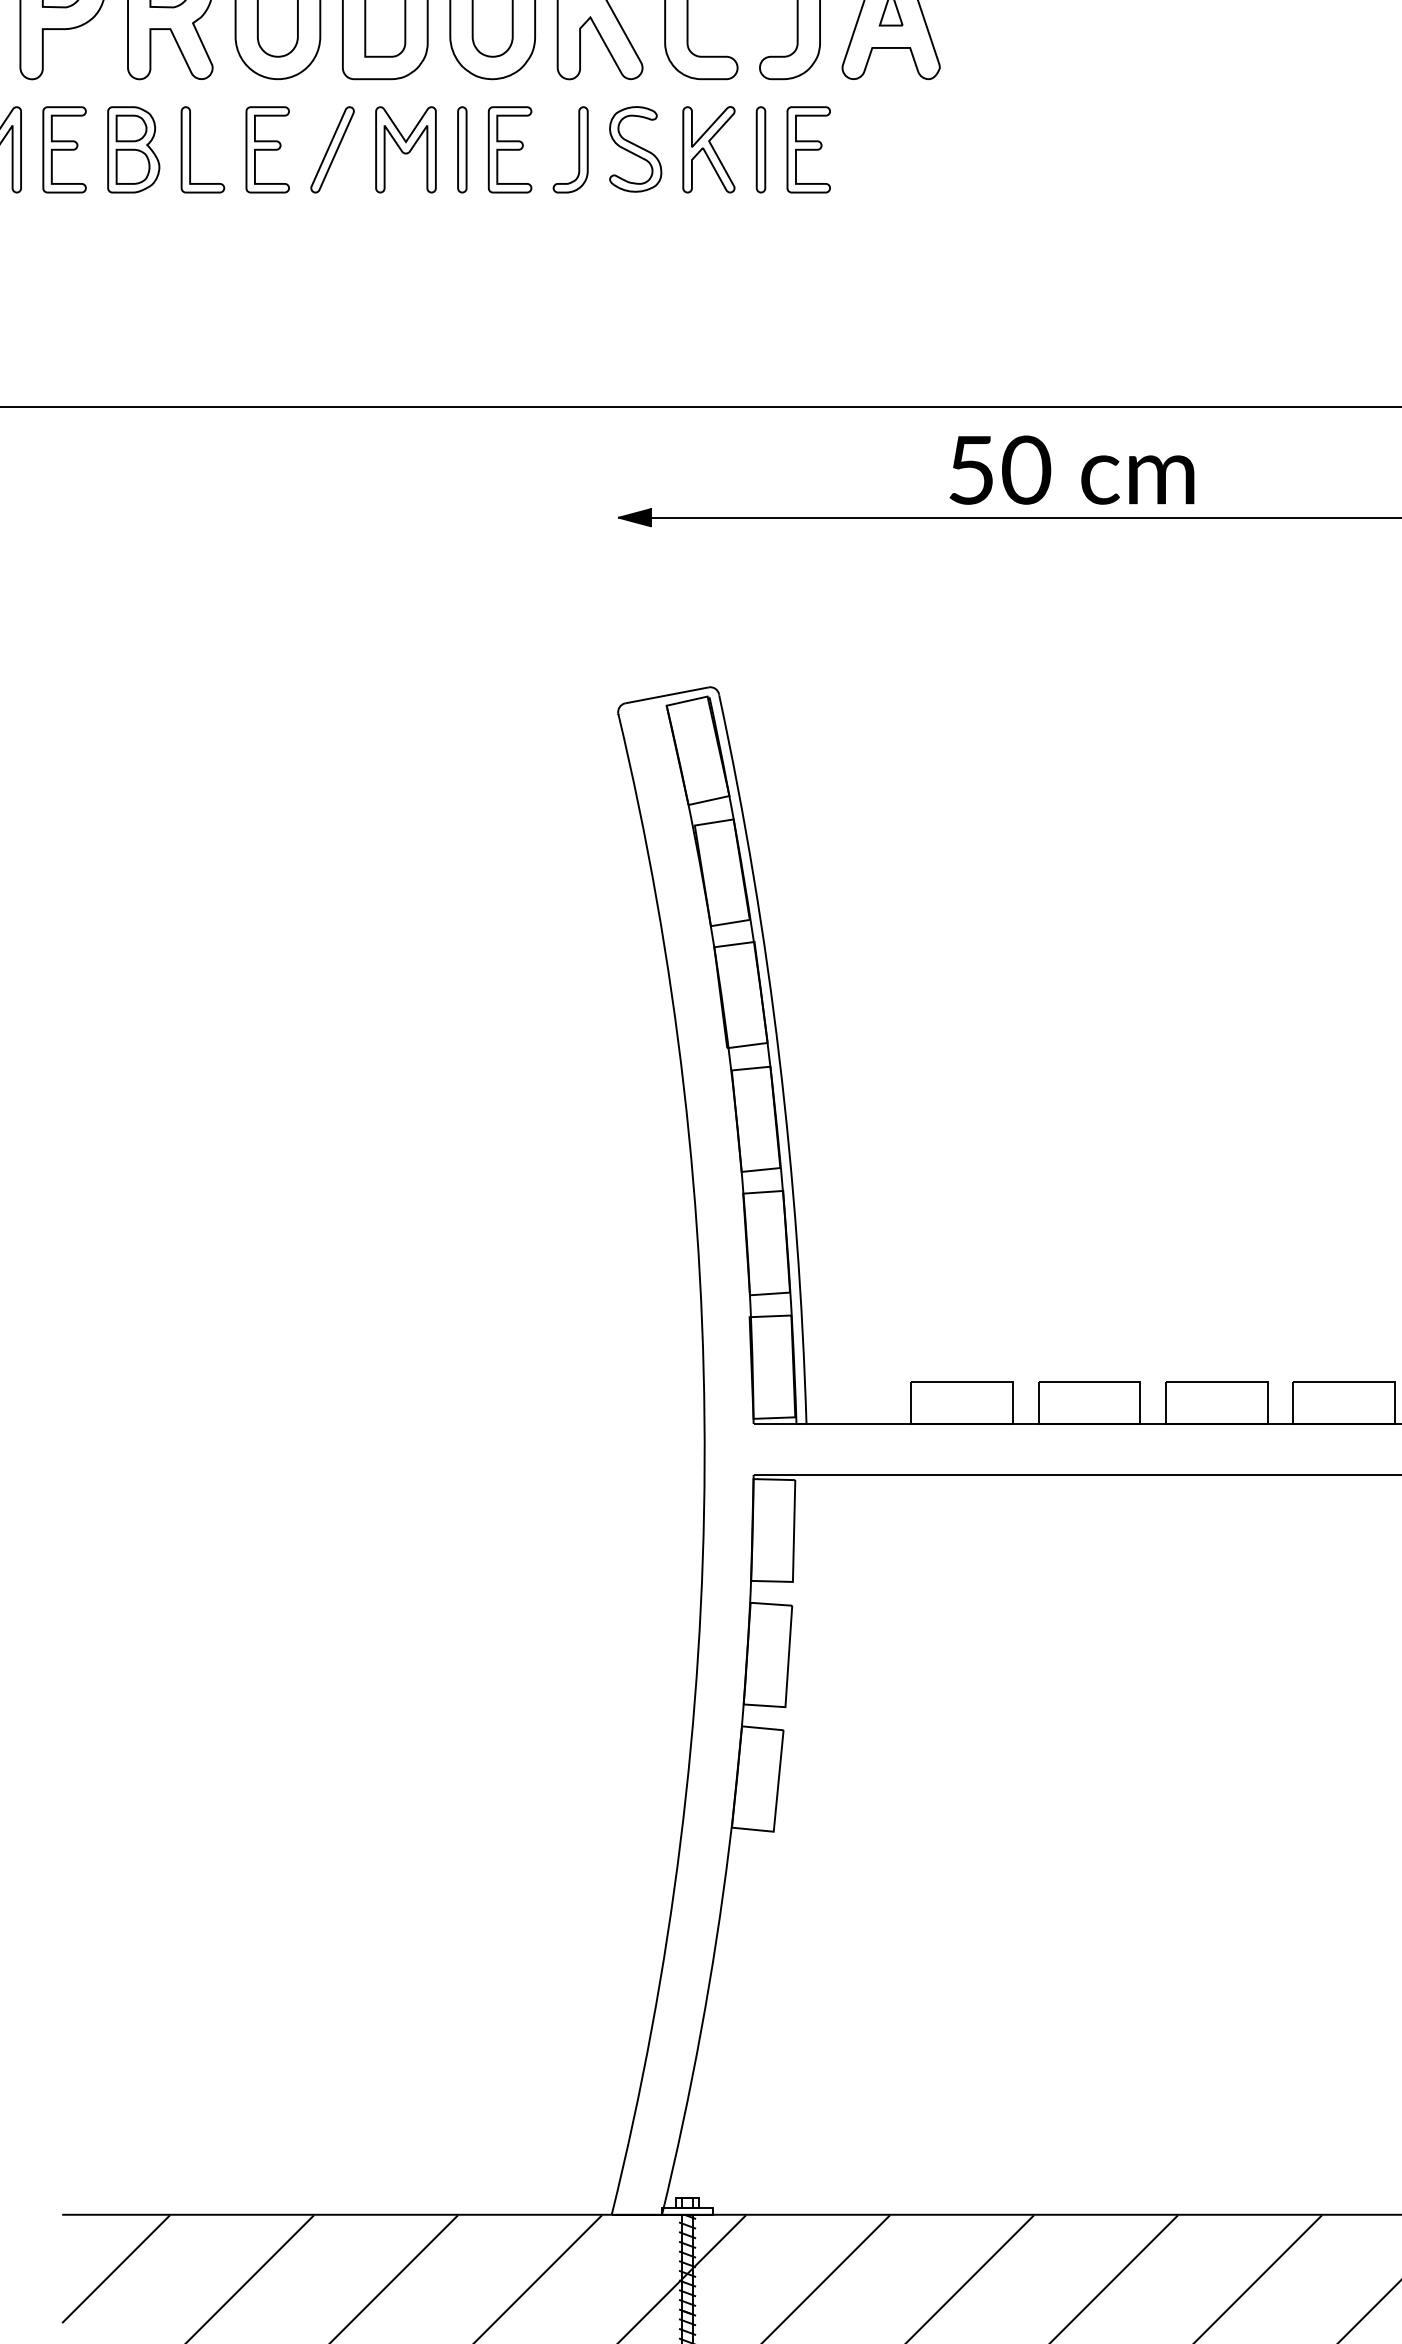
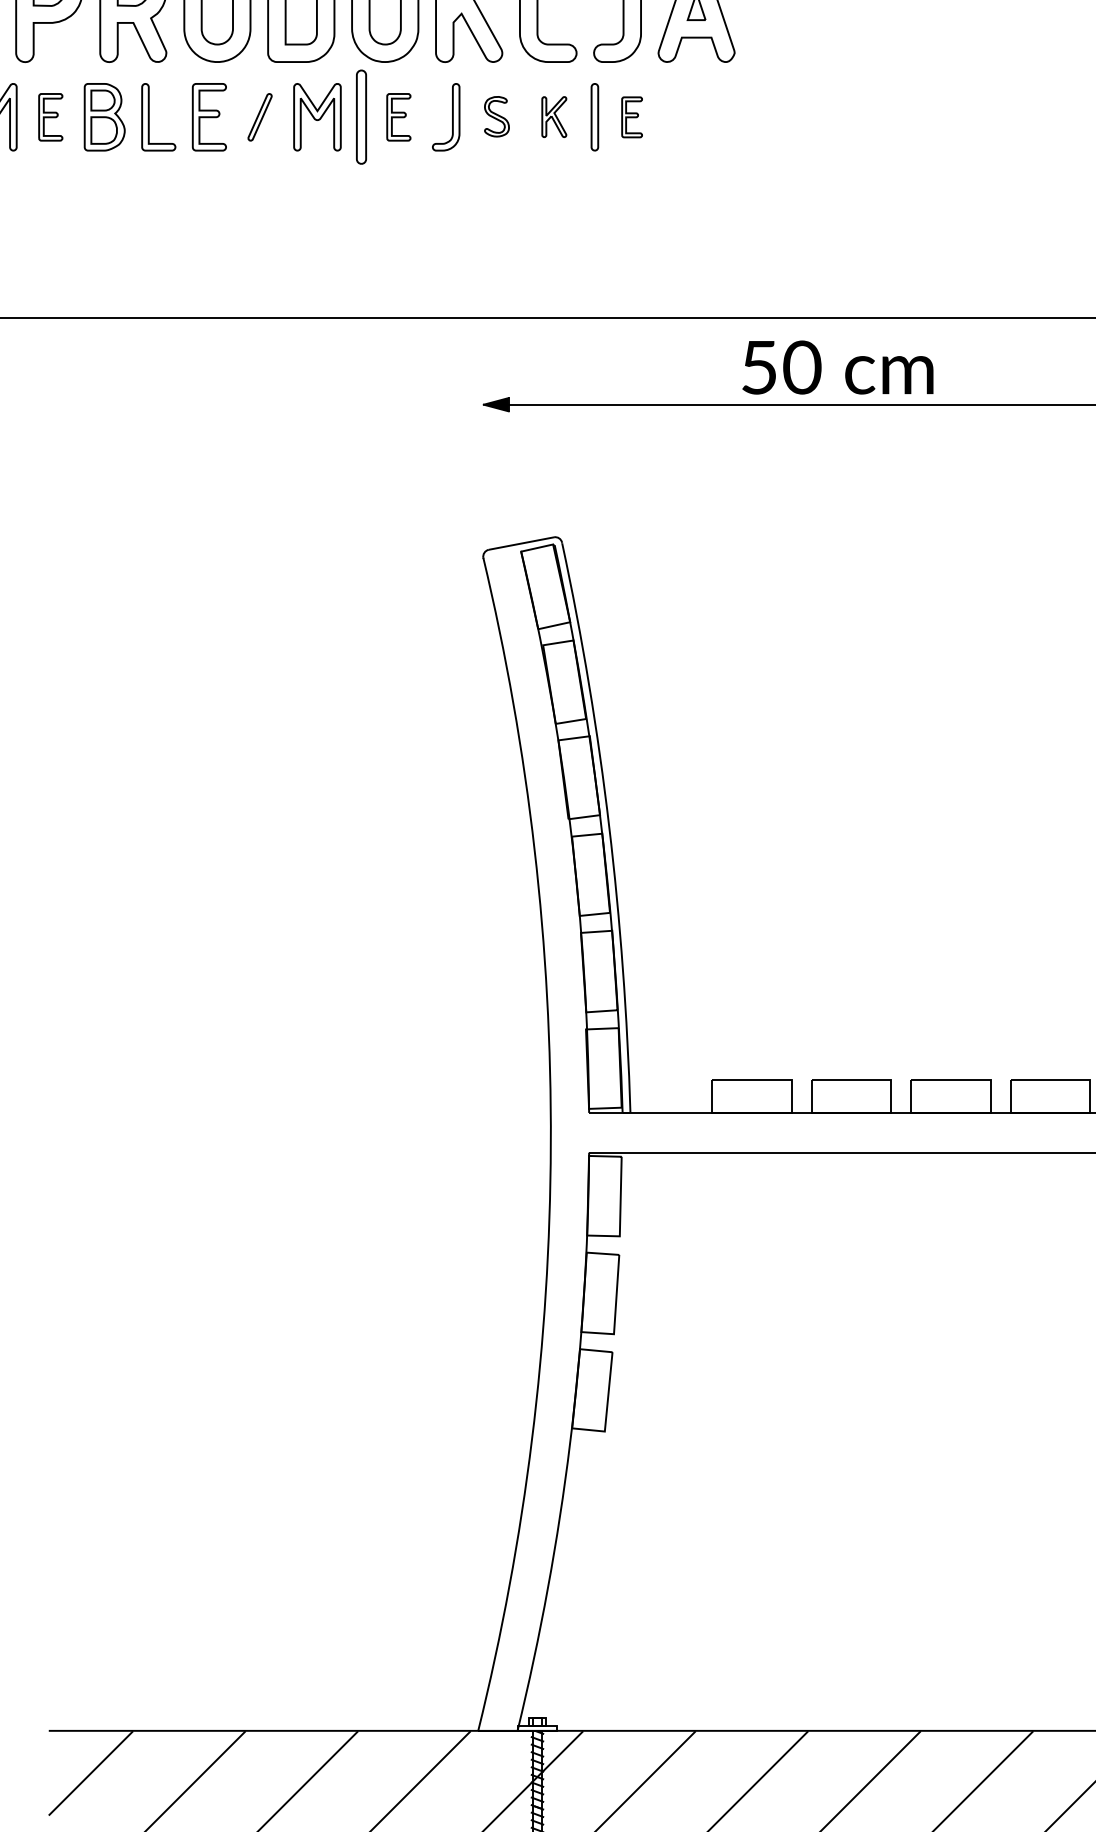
part: (635, 148) -> (496, 116), size x0.6
part: (709, 148) -> (554, 116), size x0.6
part: (64, 150) -> (50, 117), size x0.7
part: (331, 150) -> (259, 117), size x0.7
part: (462, 150) -> (361, 117), size x1.4
part: (509, 150) -> (398, 117), size x0.7
part: (807, 150) -> (631, 117), size x0.6

